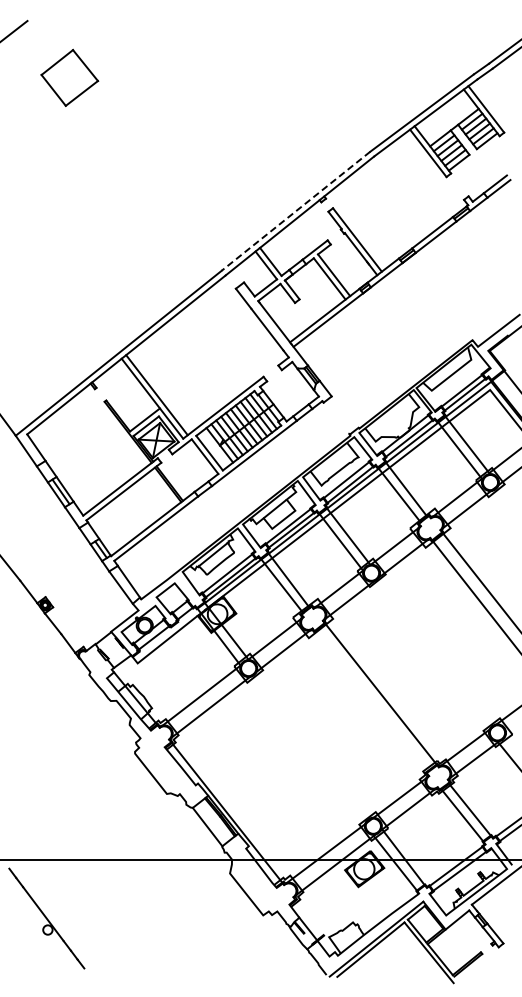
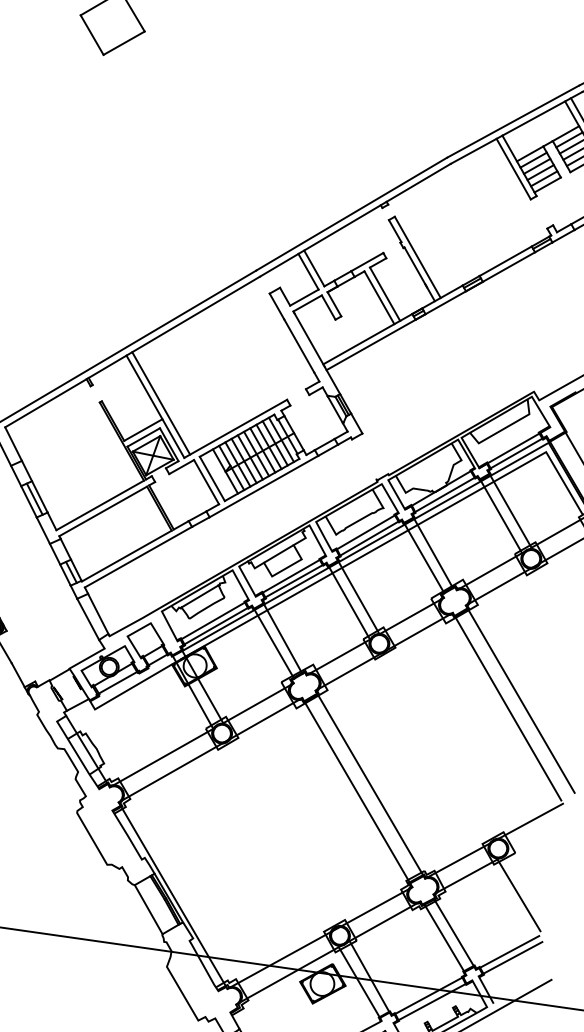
line: (295, 211) -> (351, 214), dashed -> solid
line: (370, 702) -> (356, 792), added

